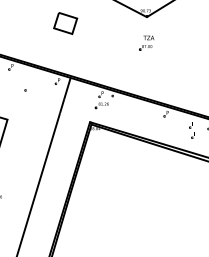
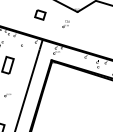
part: (144, 42) -> (65, 23), moved

